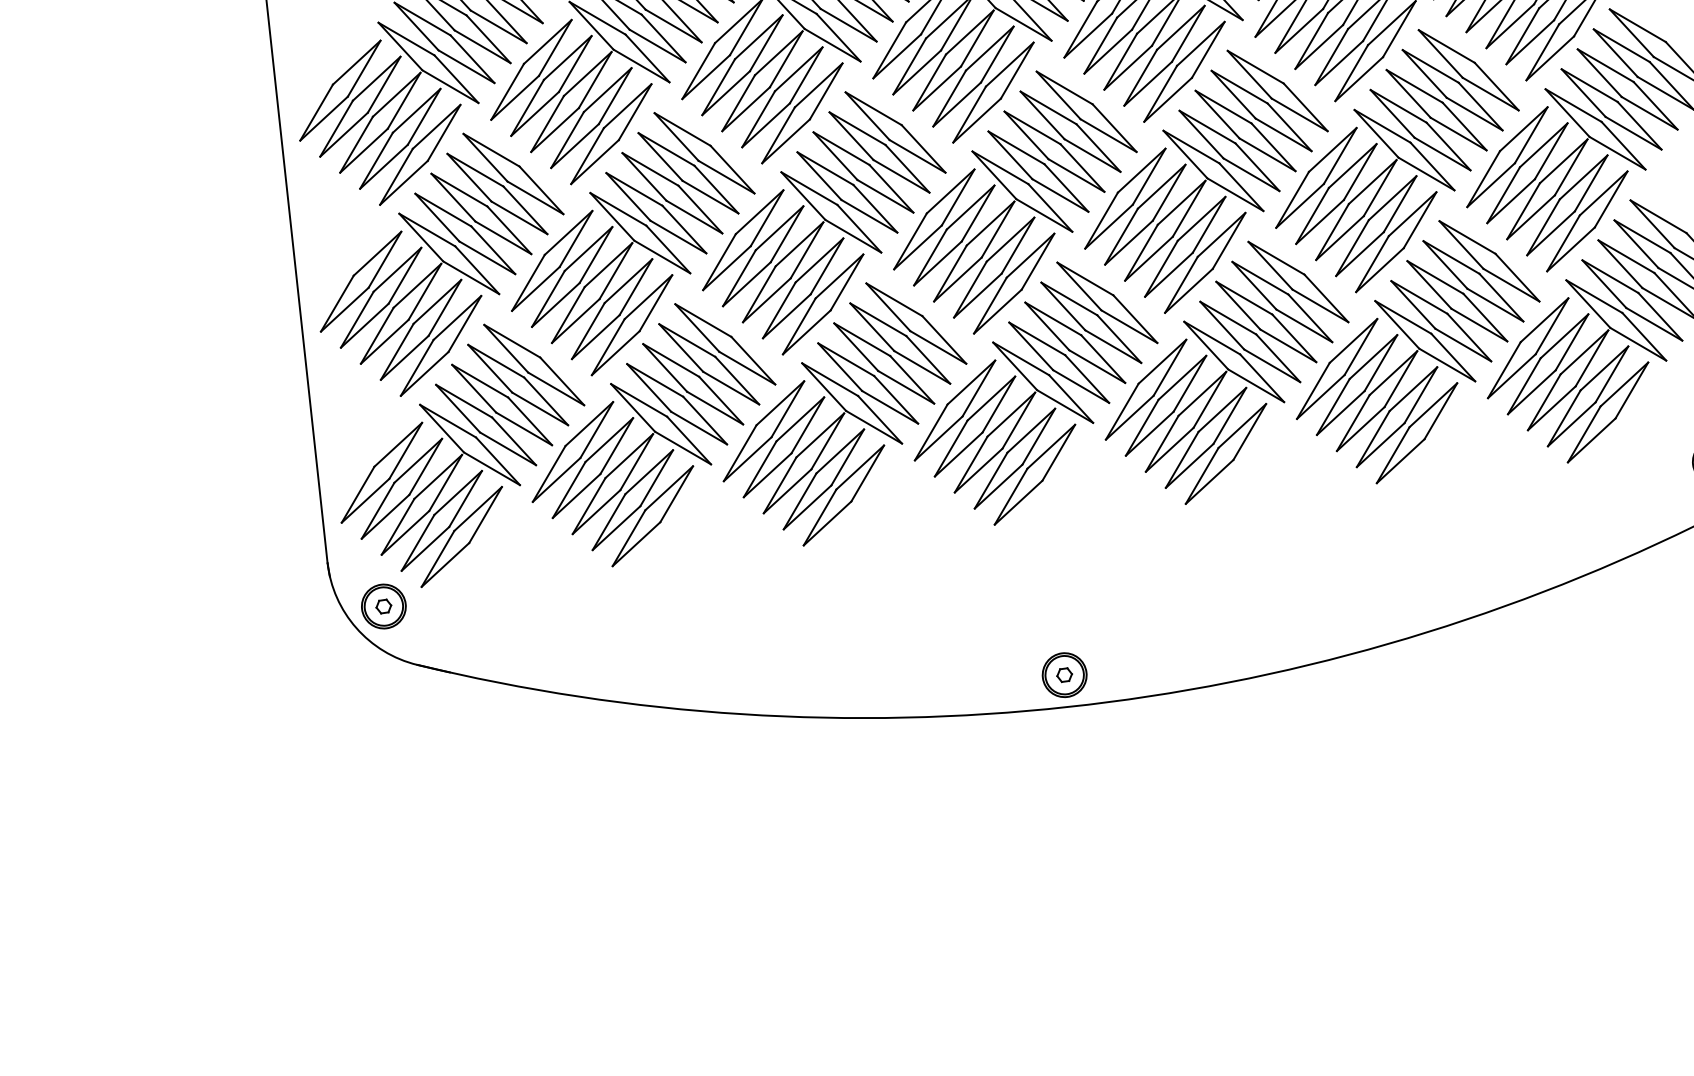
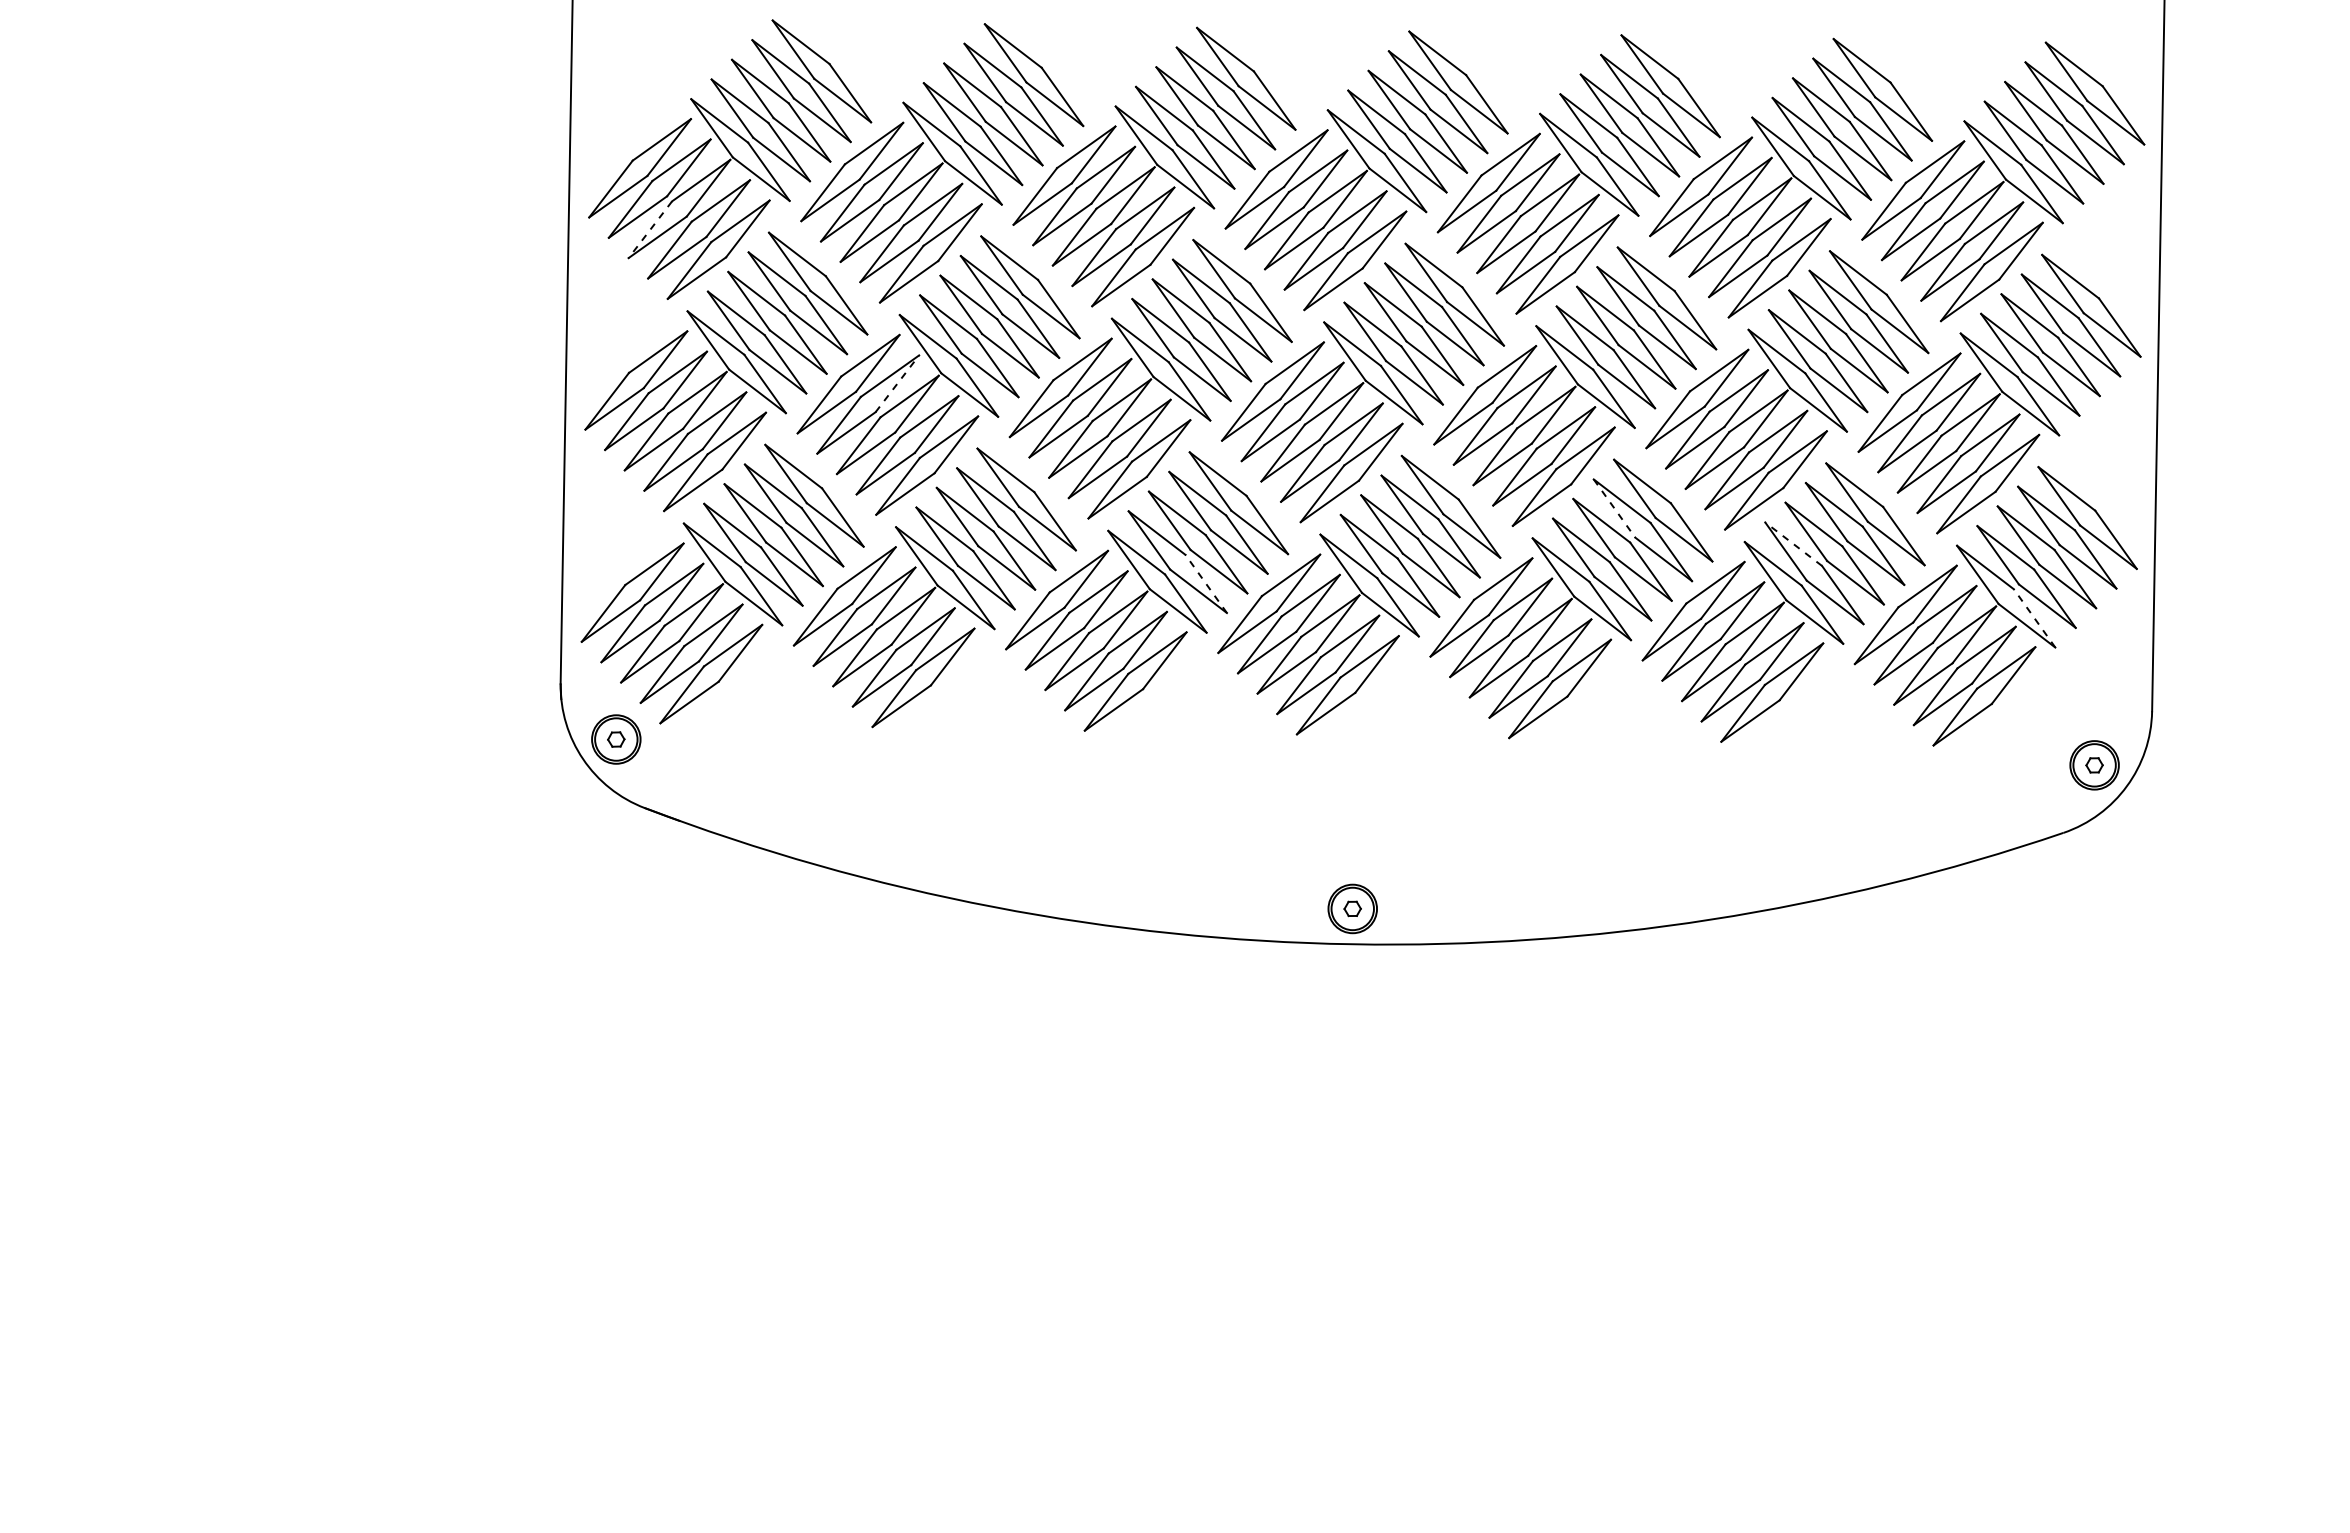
line: (356, 144) -> (650, 229), solid -> dashed
line: (596, 254) -> (897, 383), solid -> dashed
line: (1254, 285) -> (1614, 508), solid -> dashed
line: (1419, 297) -> (1793, 544), solid -> dashed
line: (1644, 336) -> (2034, 618), solid -> dashed
line: (896, 399) -> (1206, 583), solid -> dashed

